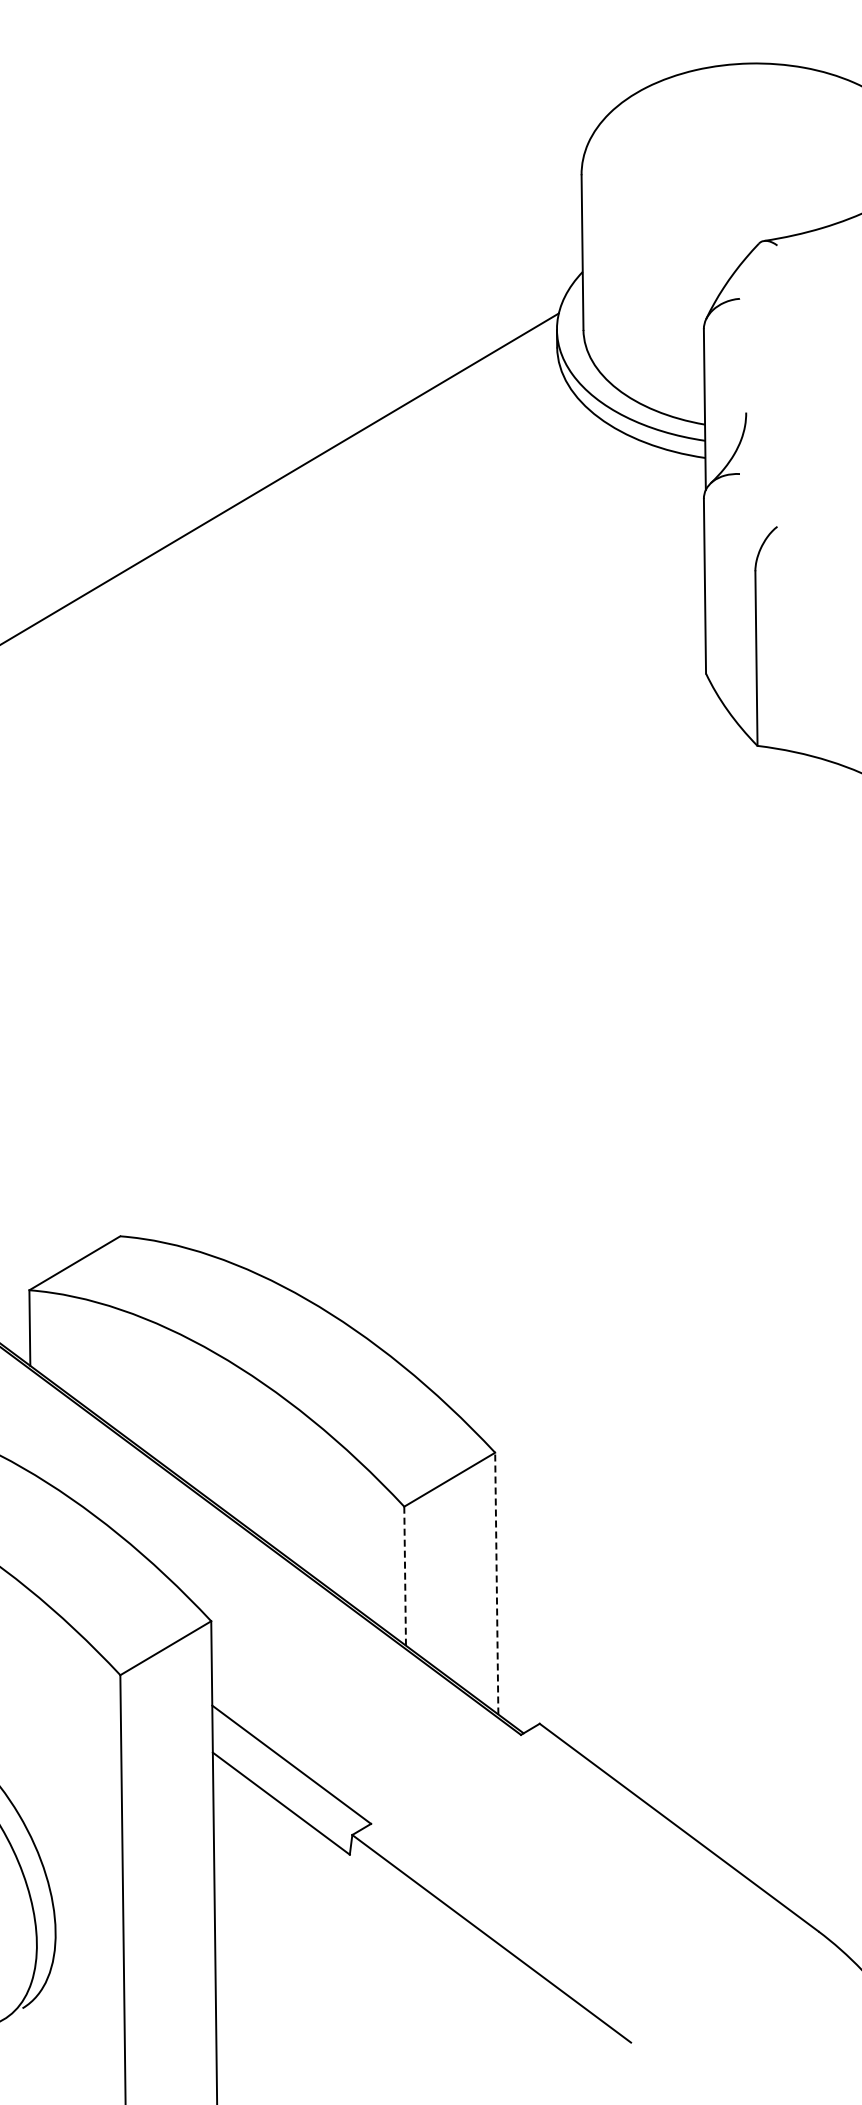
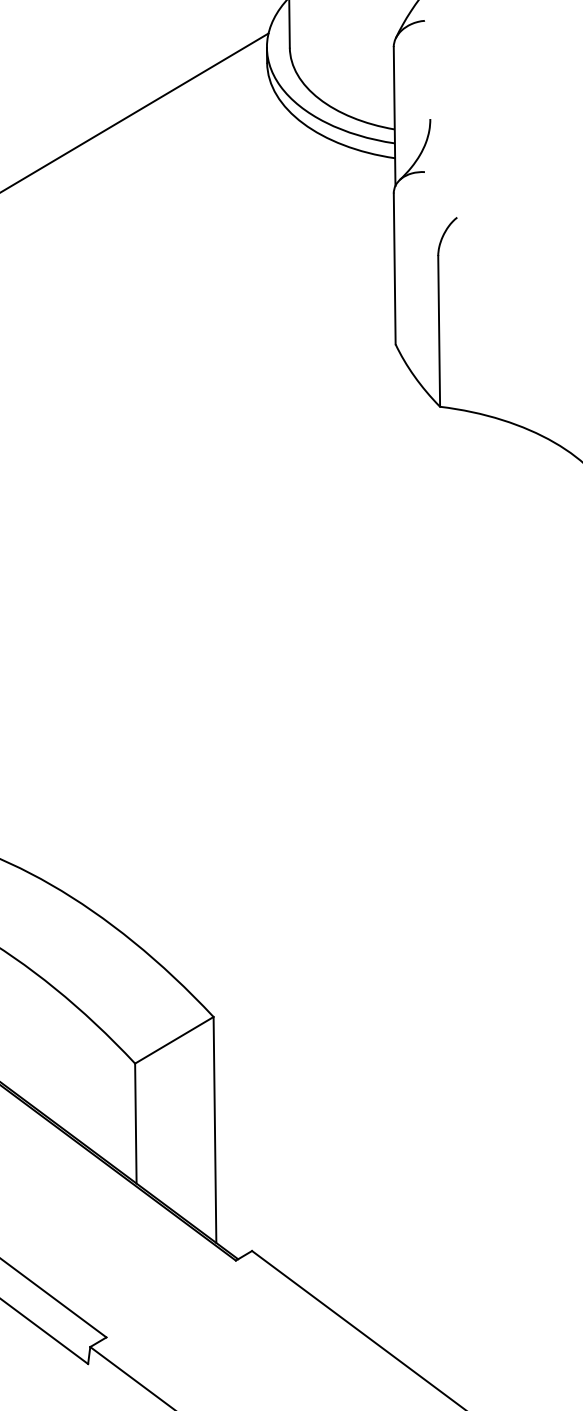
line: (405, 1576) -> (136, 1123), dashed -> solid
line: (496, 1583) -> (214, 1129), dashed -> solid

